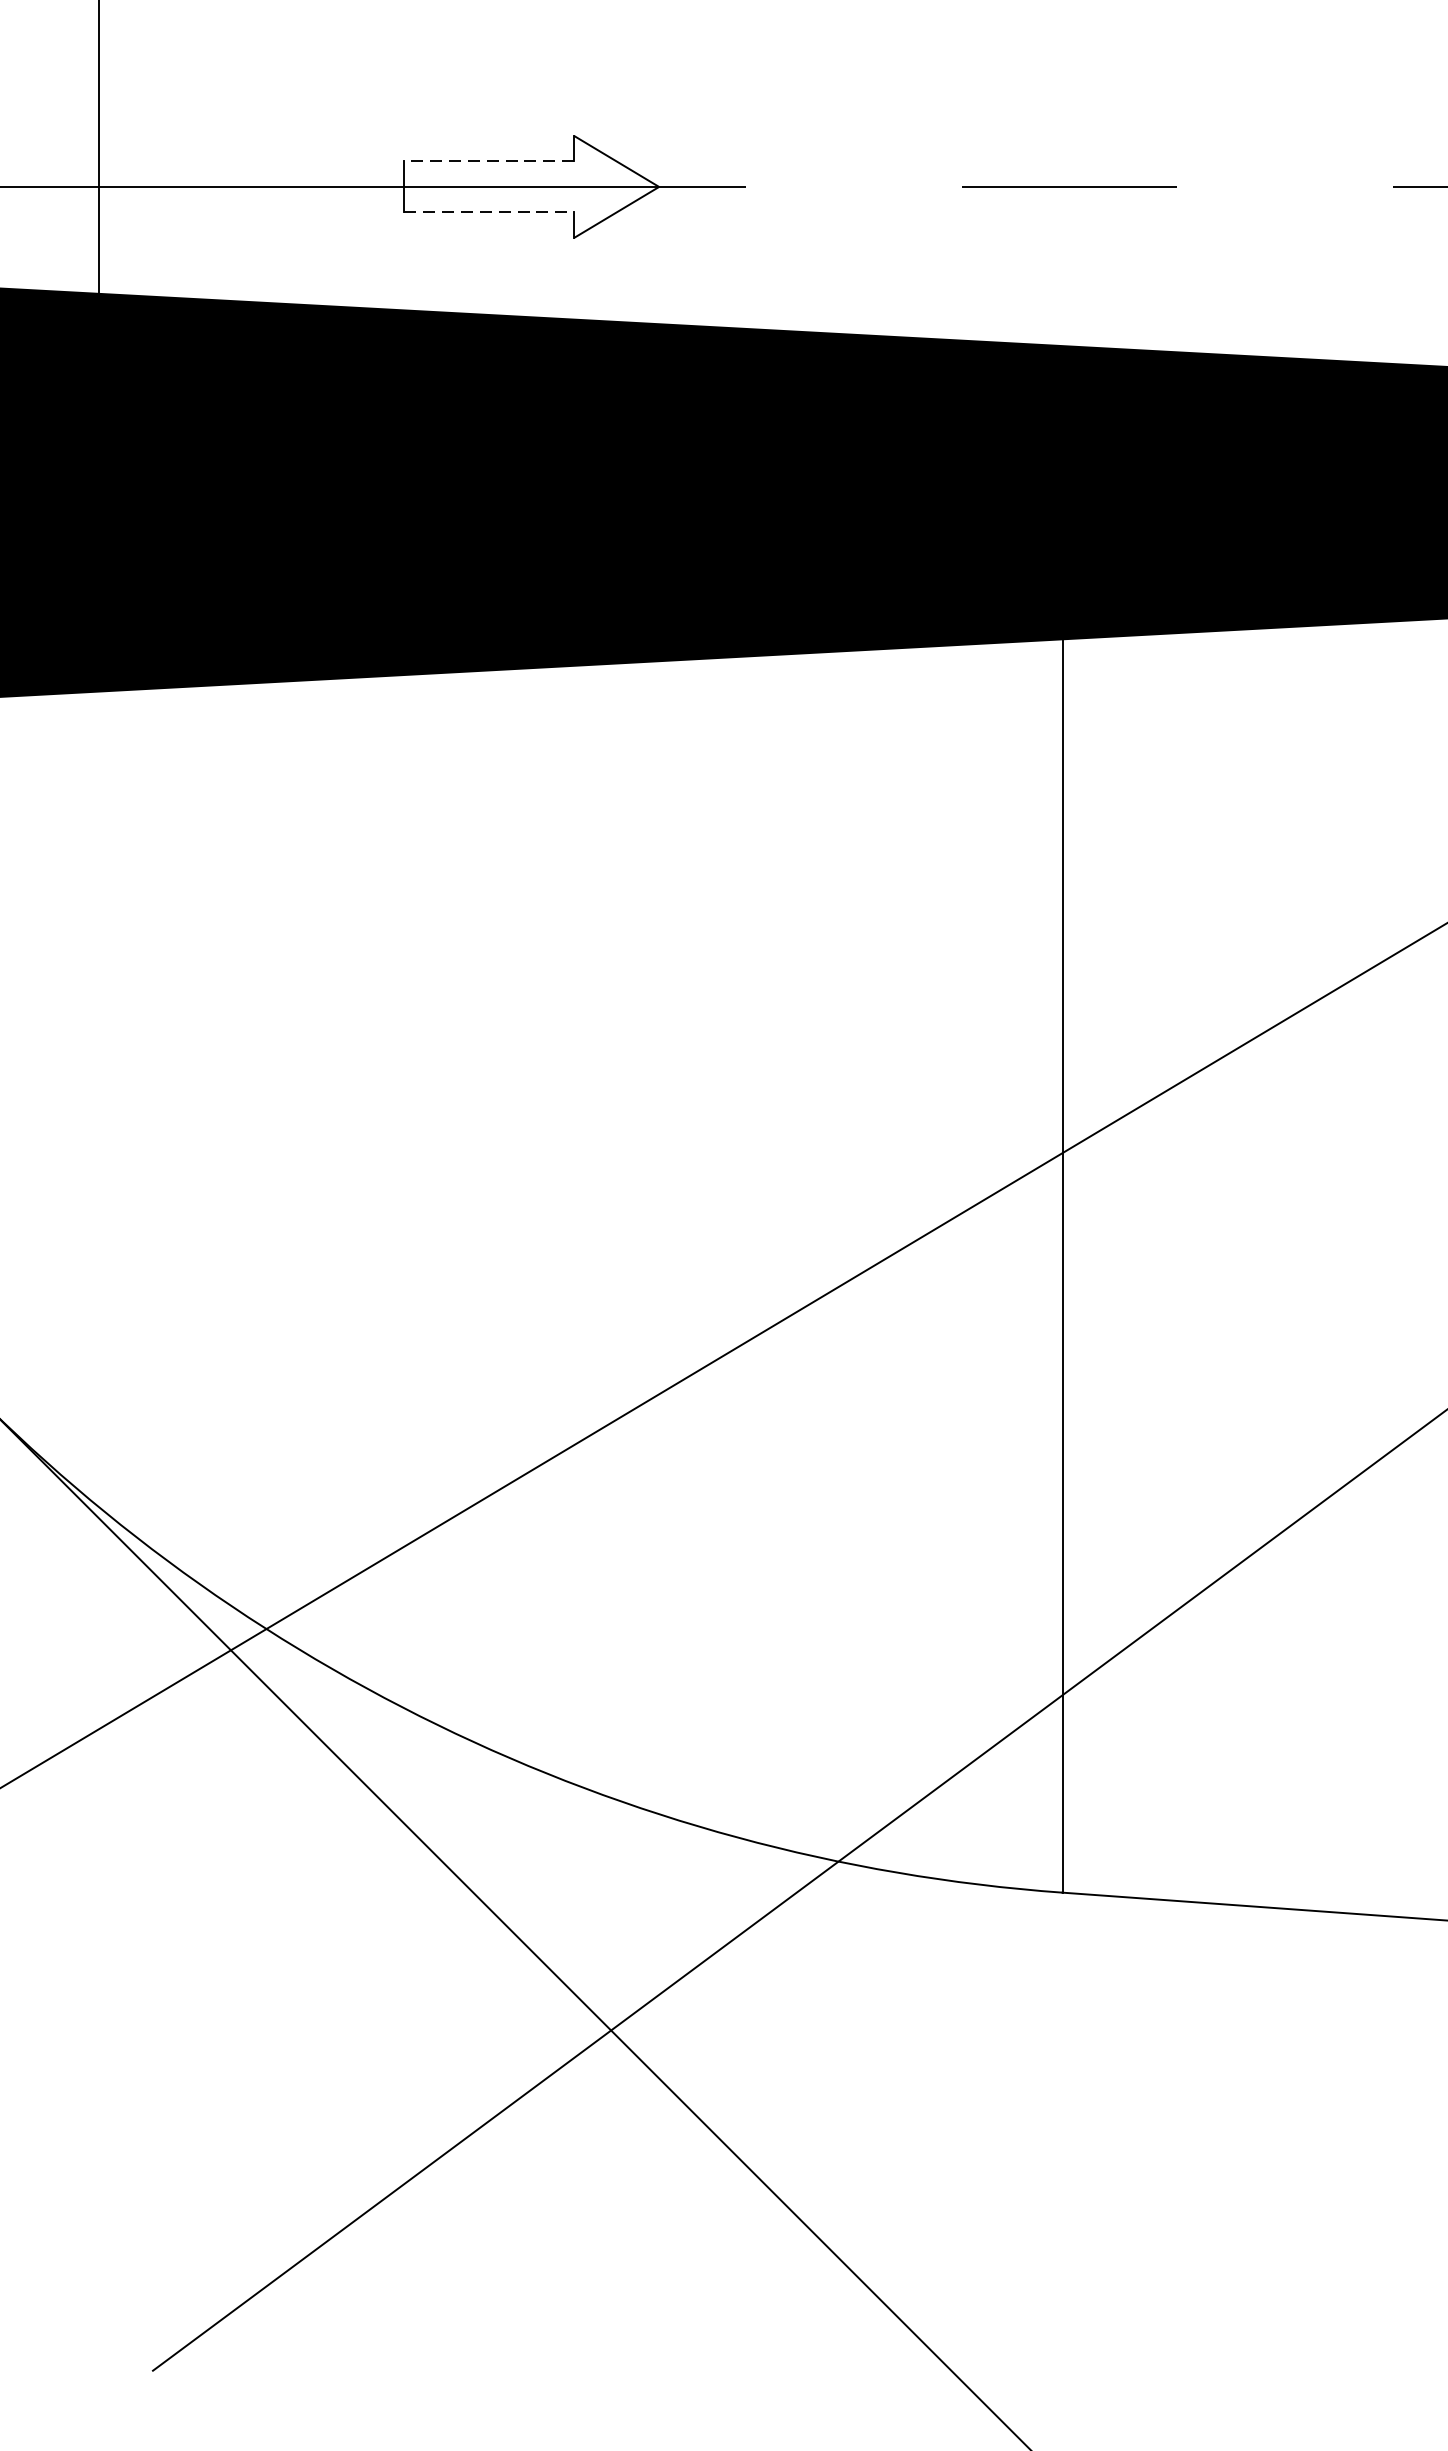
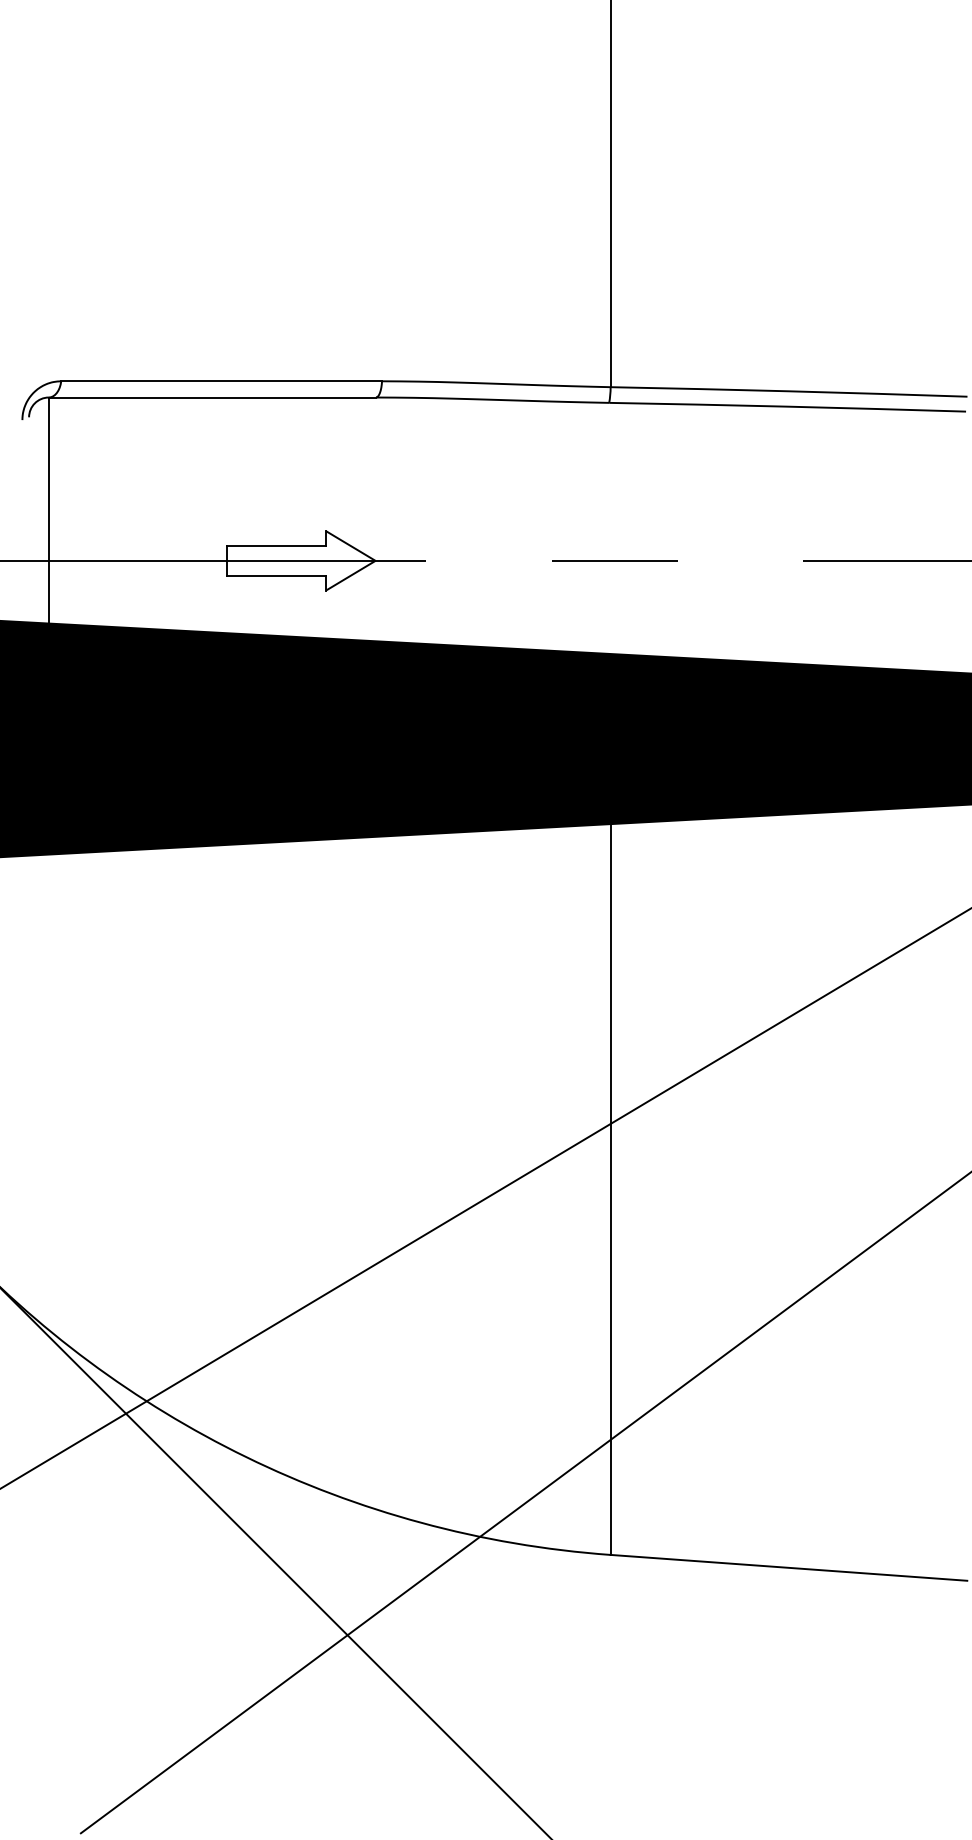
line: (489, 162) -> (276, 546), dashed -> solid
line: (490, 212) -> (277, 575), dashed -> solid

